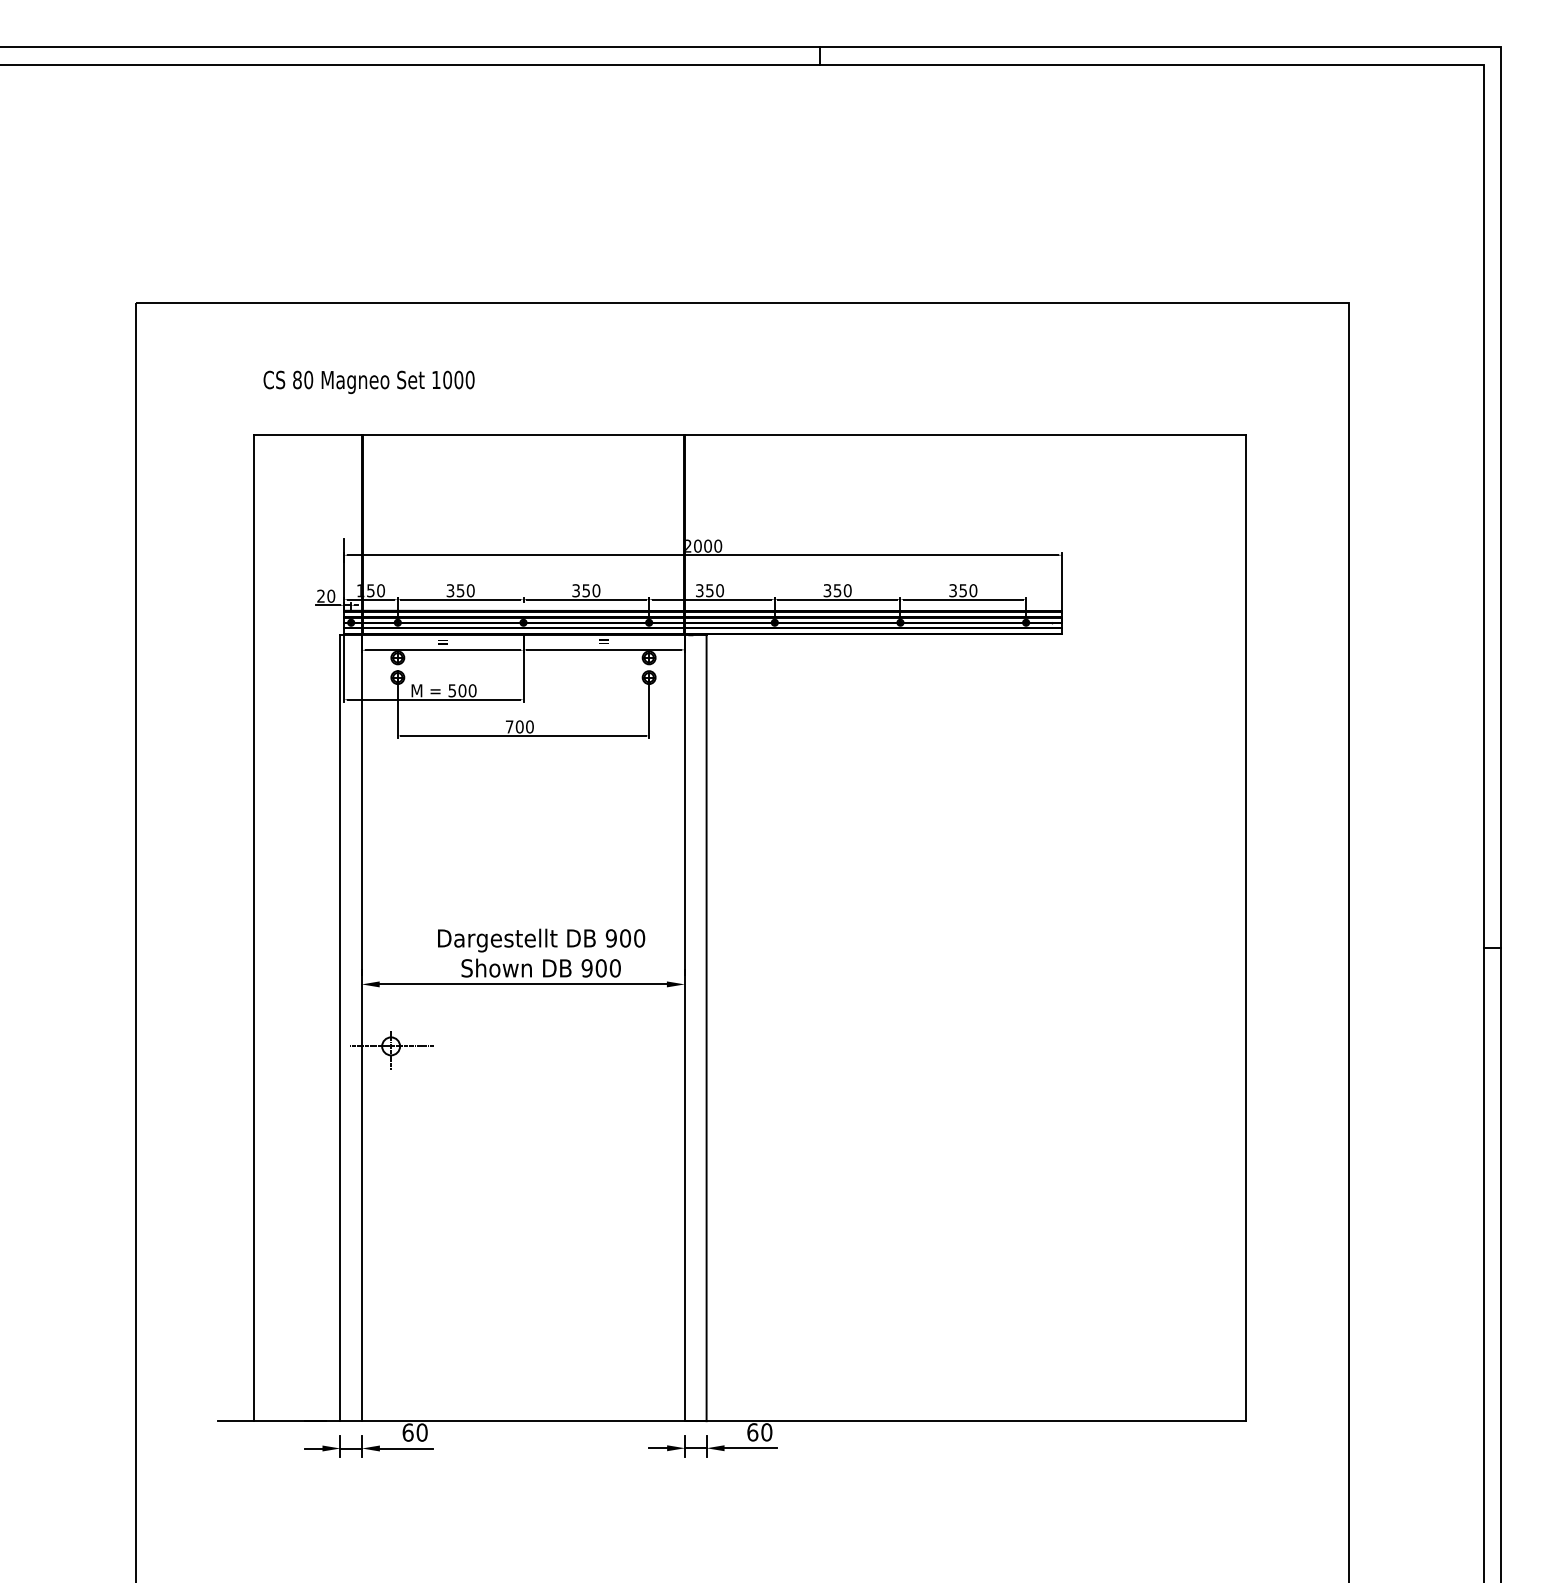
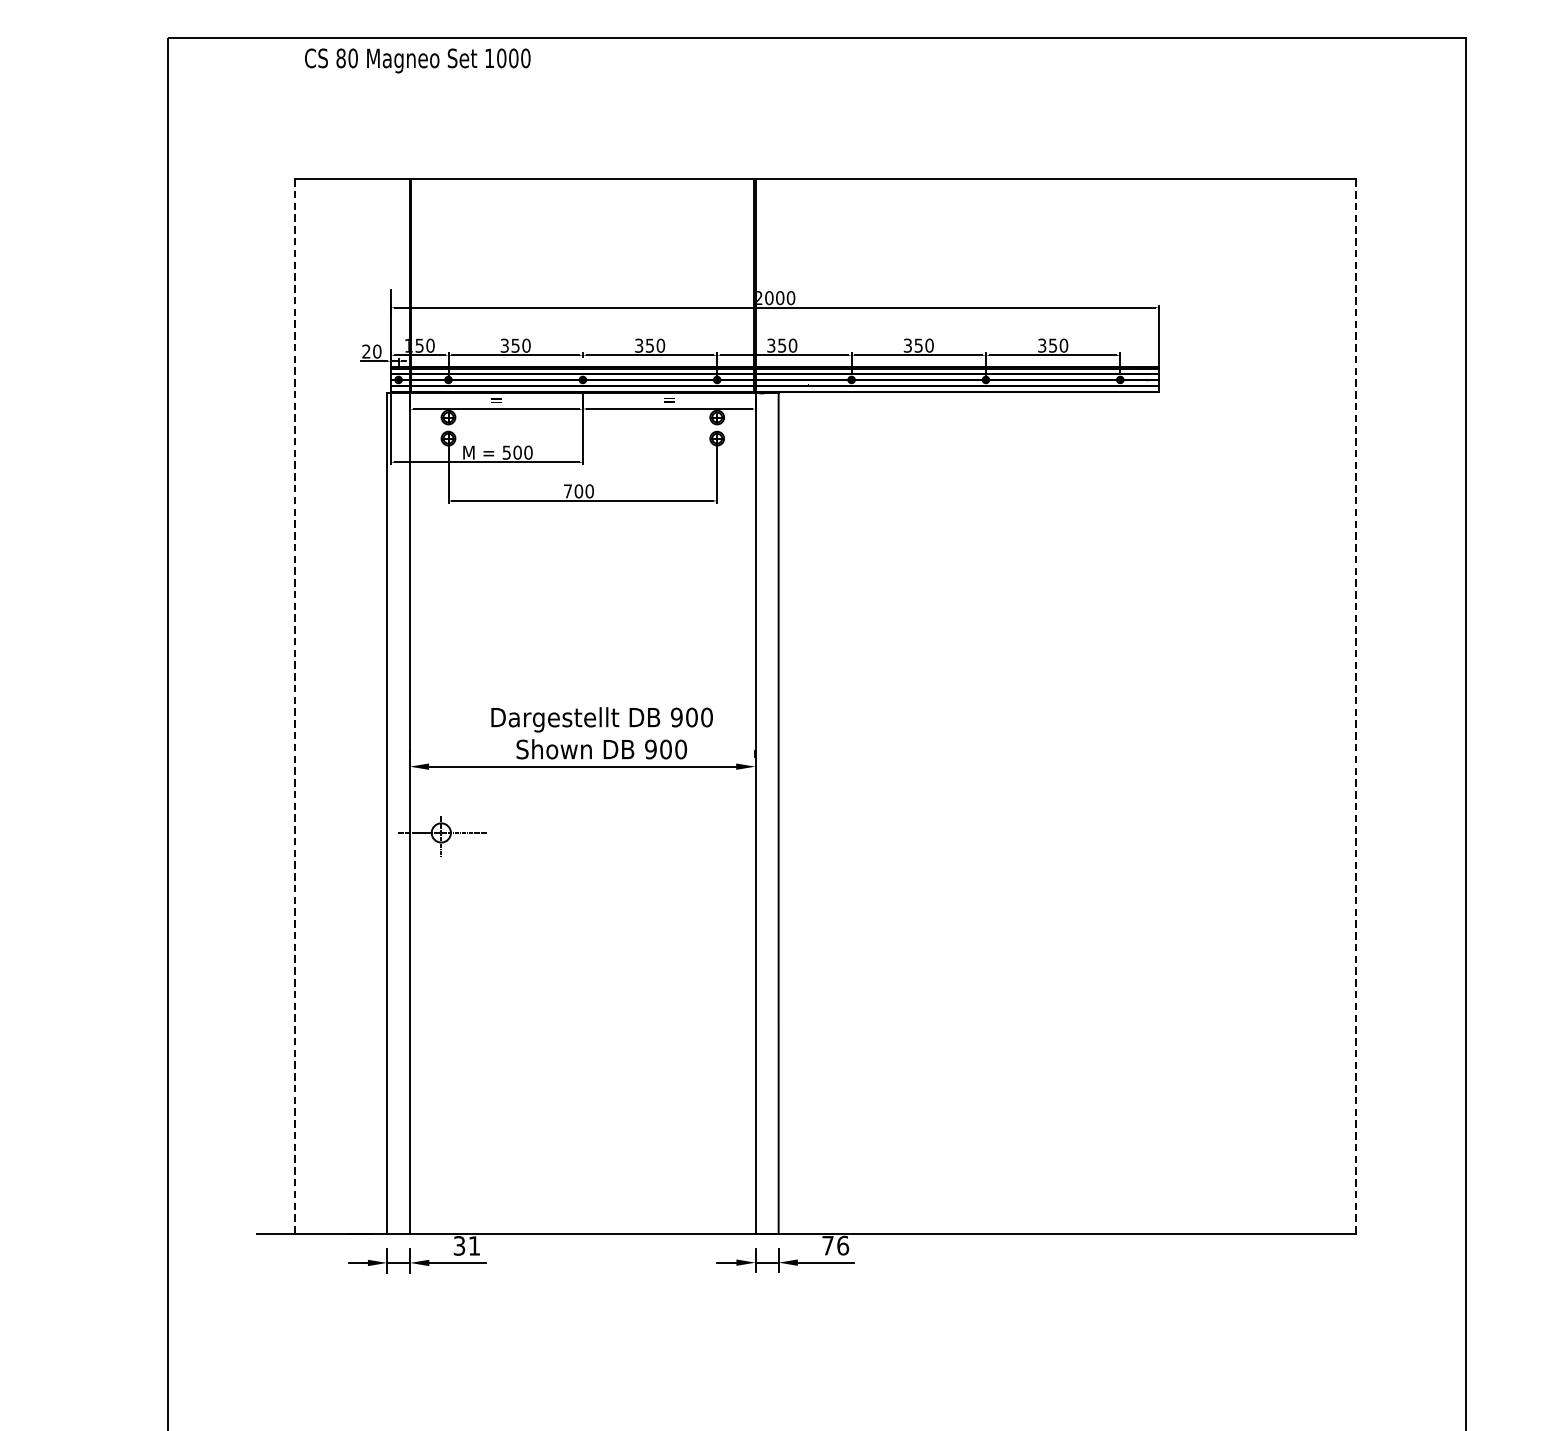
text: (368, 381) -> (417, 59), moved
line: (1246, 927) -> (1355, 705), solid -> dashed
line: (254, 928) -> (295, 706), solid -> dashed
text: (414, 1432) -> (466, 1245), 60 -> 31
text: (759, 1432) -> (835, 1245), 60 -> 76

